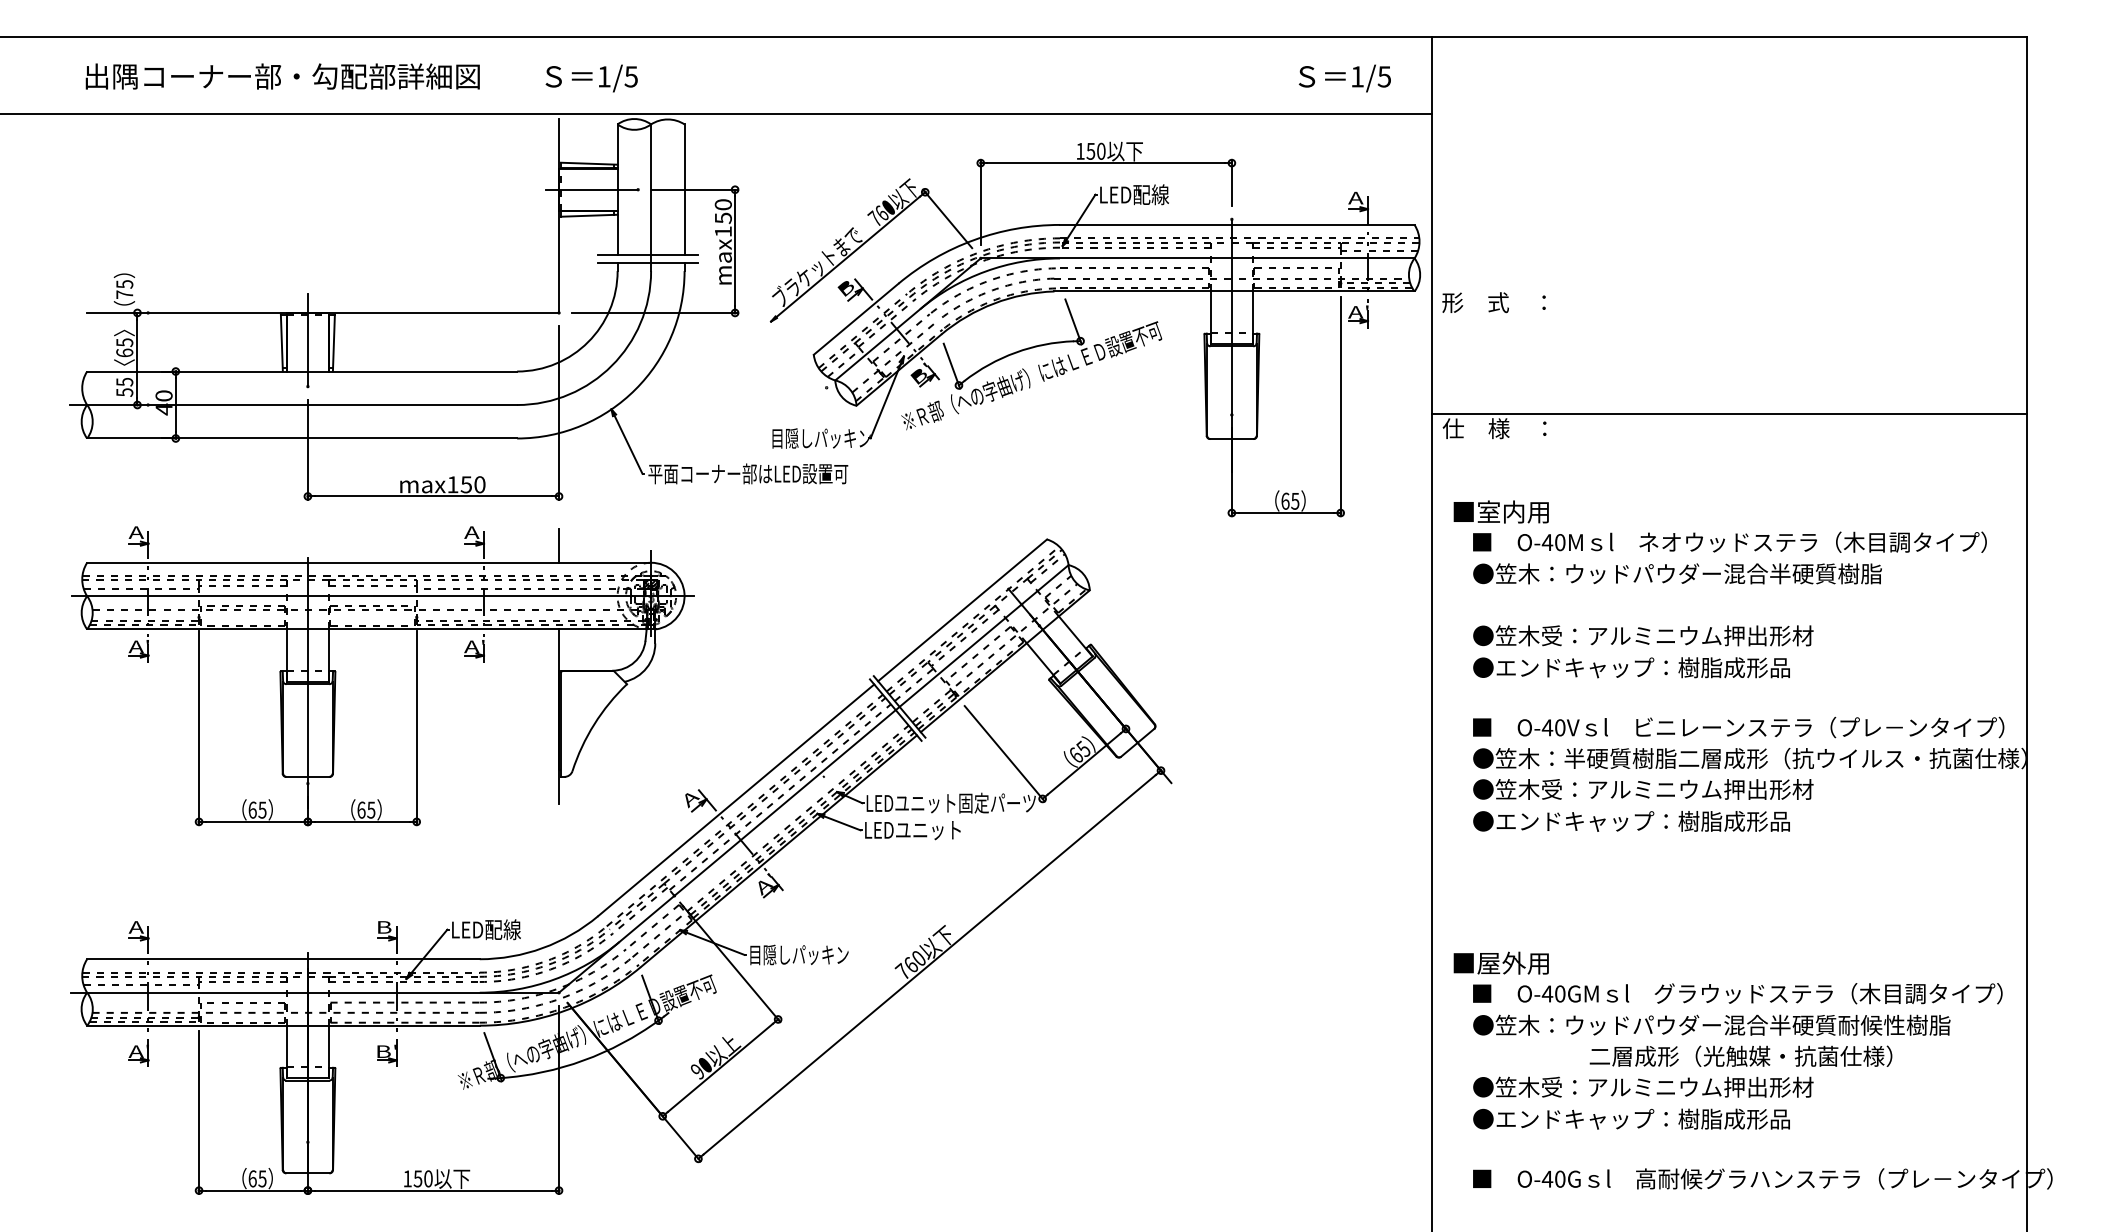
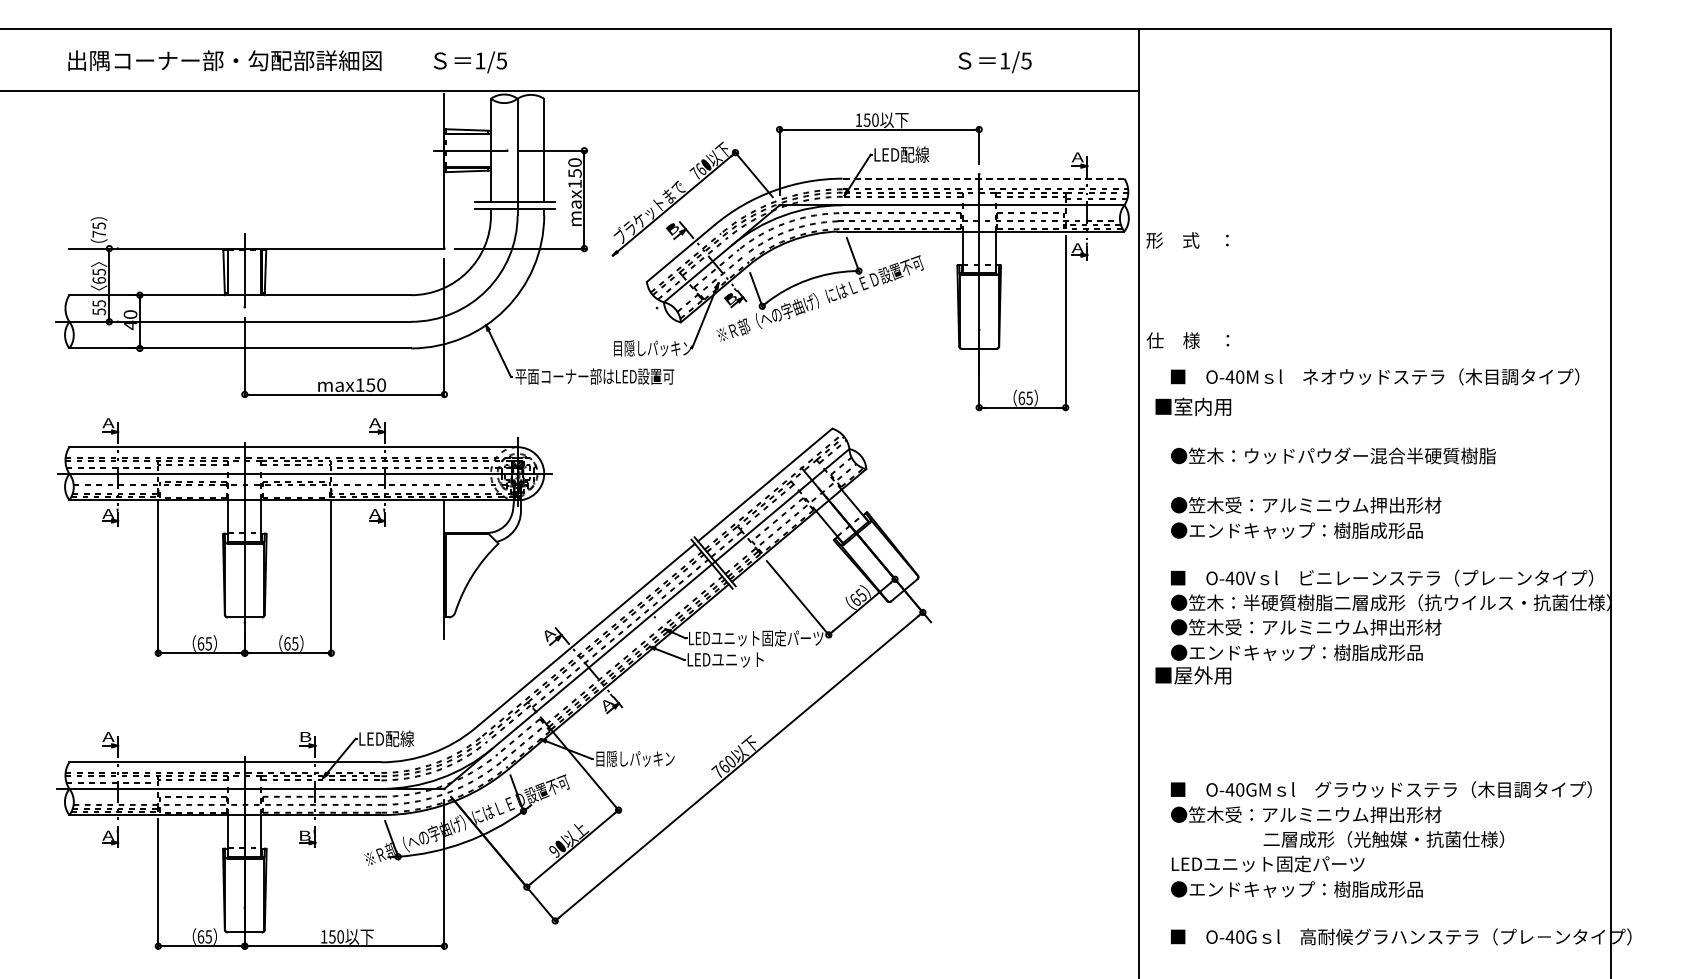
text: (1344, 78) -> (994, 62), moved
line: (1237, 224) -> (983, 178), solid -> dashed
line: (1729, 413) -> (1374, 328), removed
text: (1730, 541) -> (1375, 376), moved
line: (559, 545) -> (444, 433), removed
text: (1501, 963) -> (1193, 675), moved
text: (1745, 1024) -> (1387, 814), ●笠木：ウッドパウダー混合半硬質耐候性樹脂 -> ●笠木受：アルミニウム押出形材
text: (1643, 1086) -> (1306, 863), ●笠木受：アルミニウム押出形材 -> LEDユニット固定パーツ

